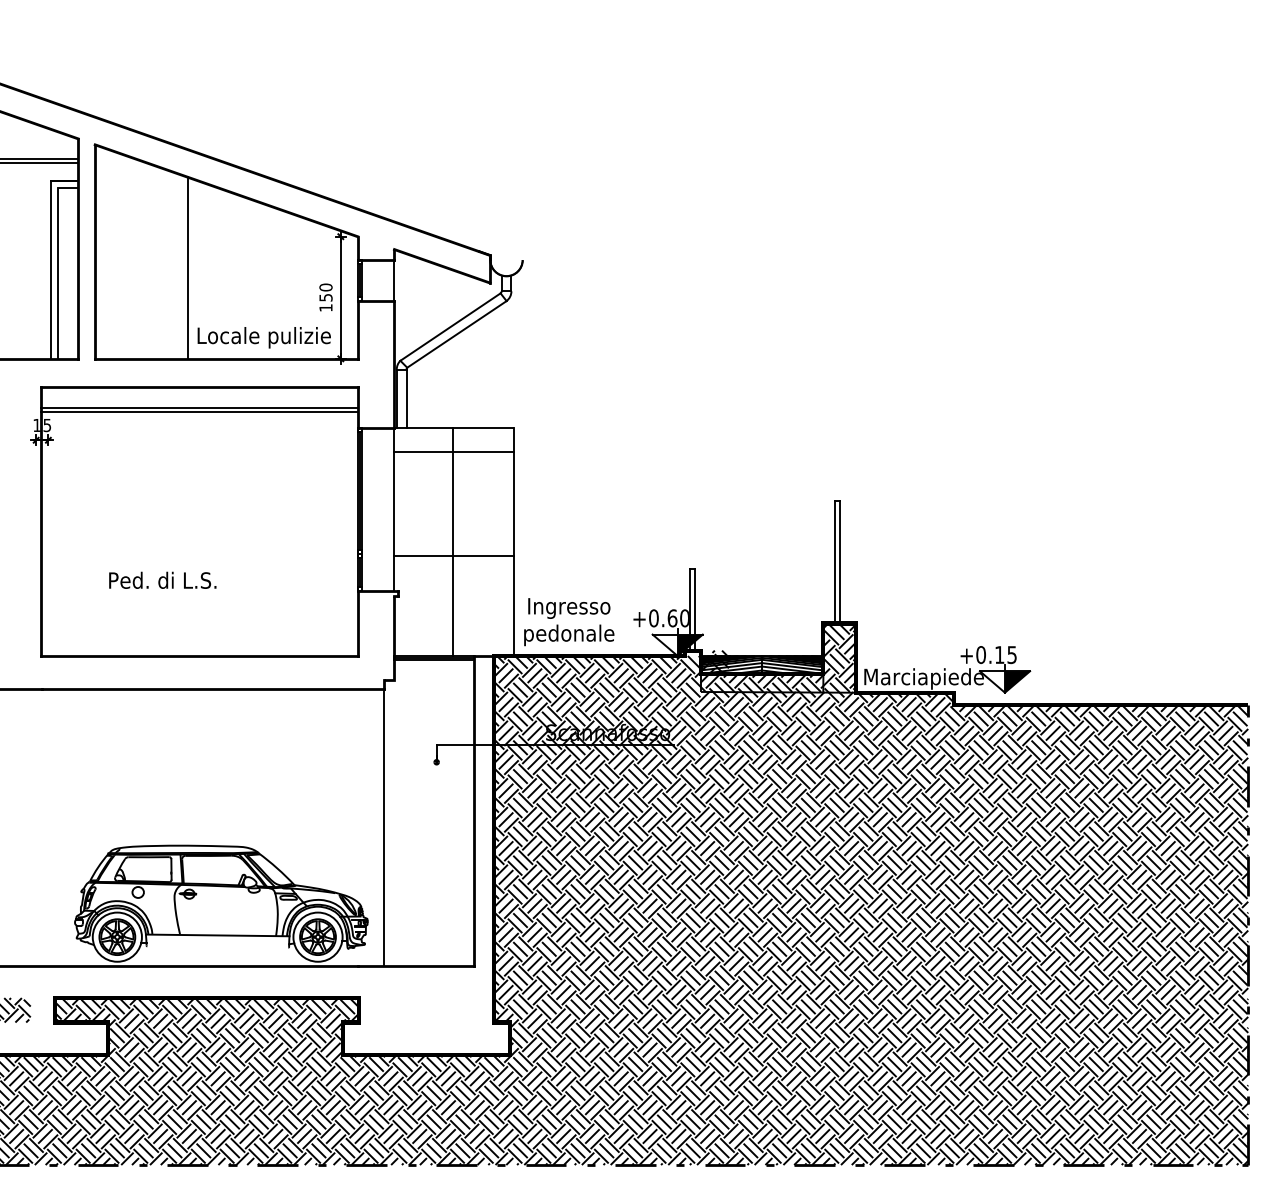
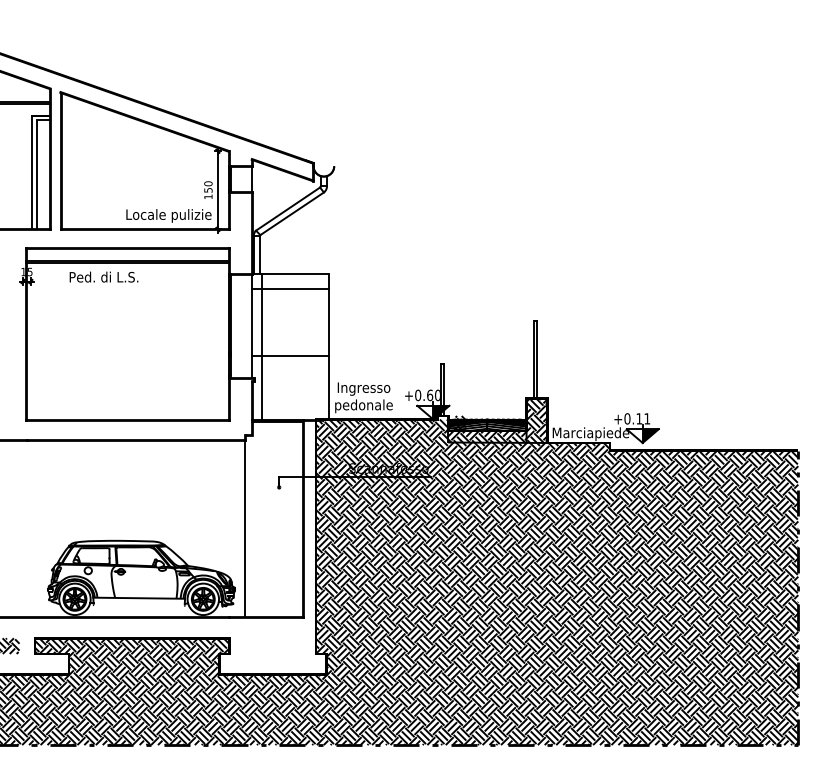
line: (186, 268) -> (119, 171), removed
line: (452, 541) -> (261, 346), moved
text: (161, 579) -> (103, 276), moved
text: (1012, 654) -> (647, 418), +0.15 -> +0.11

